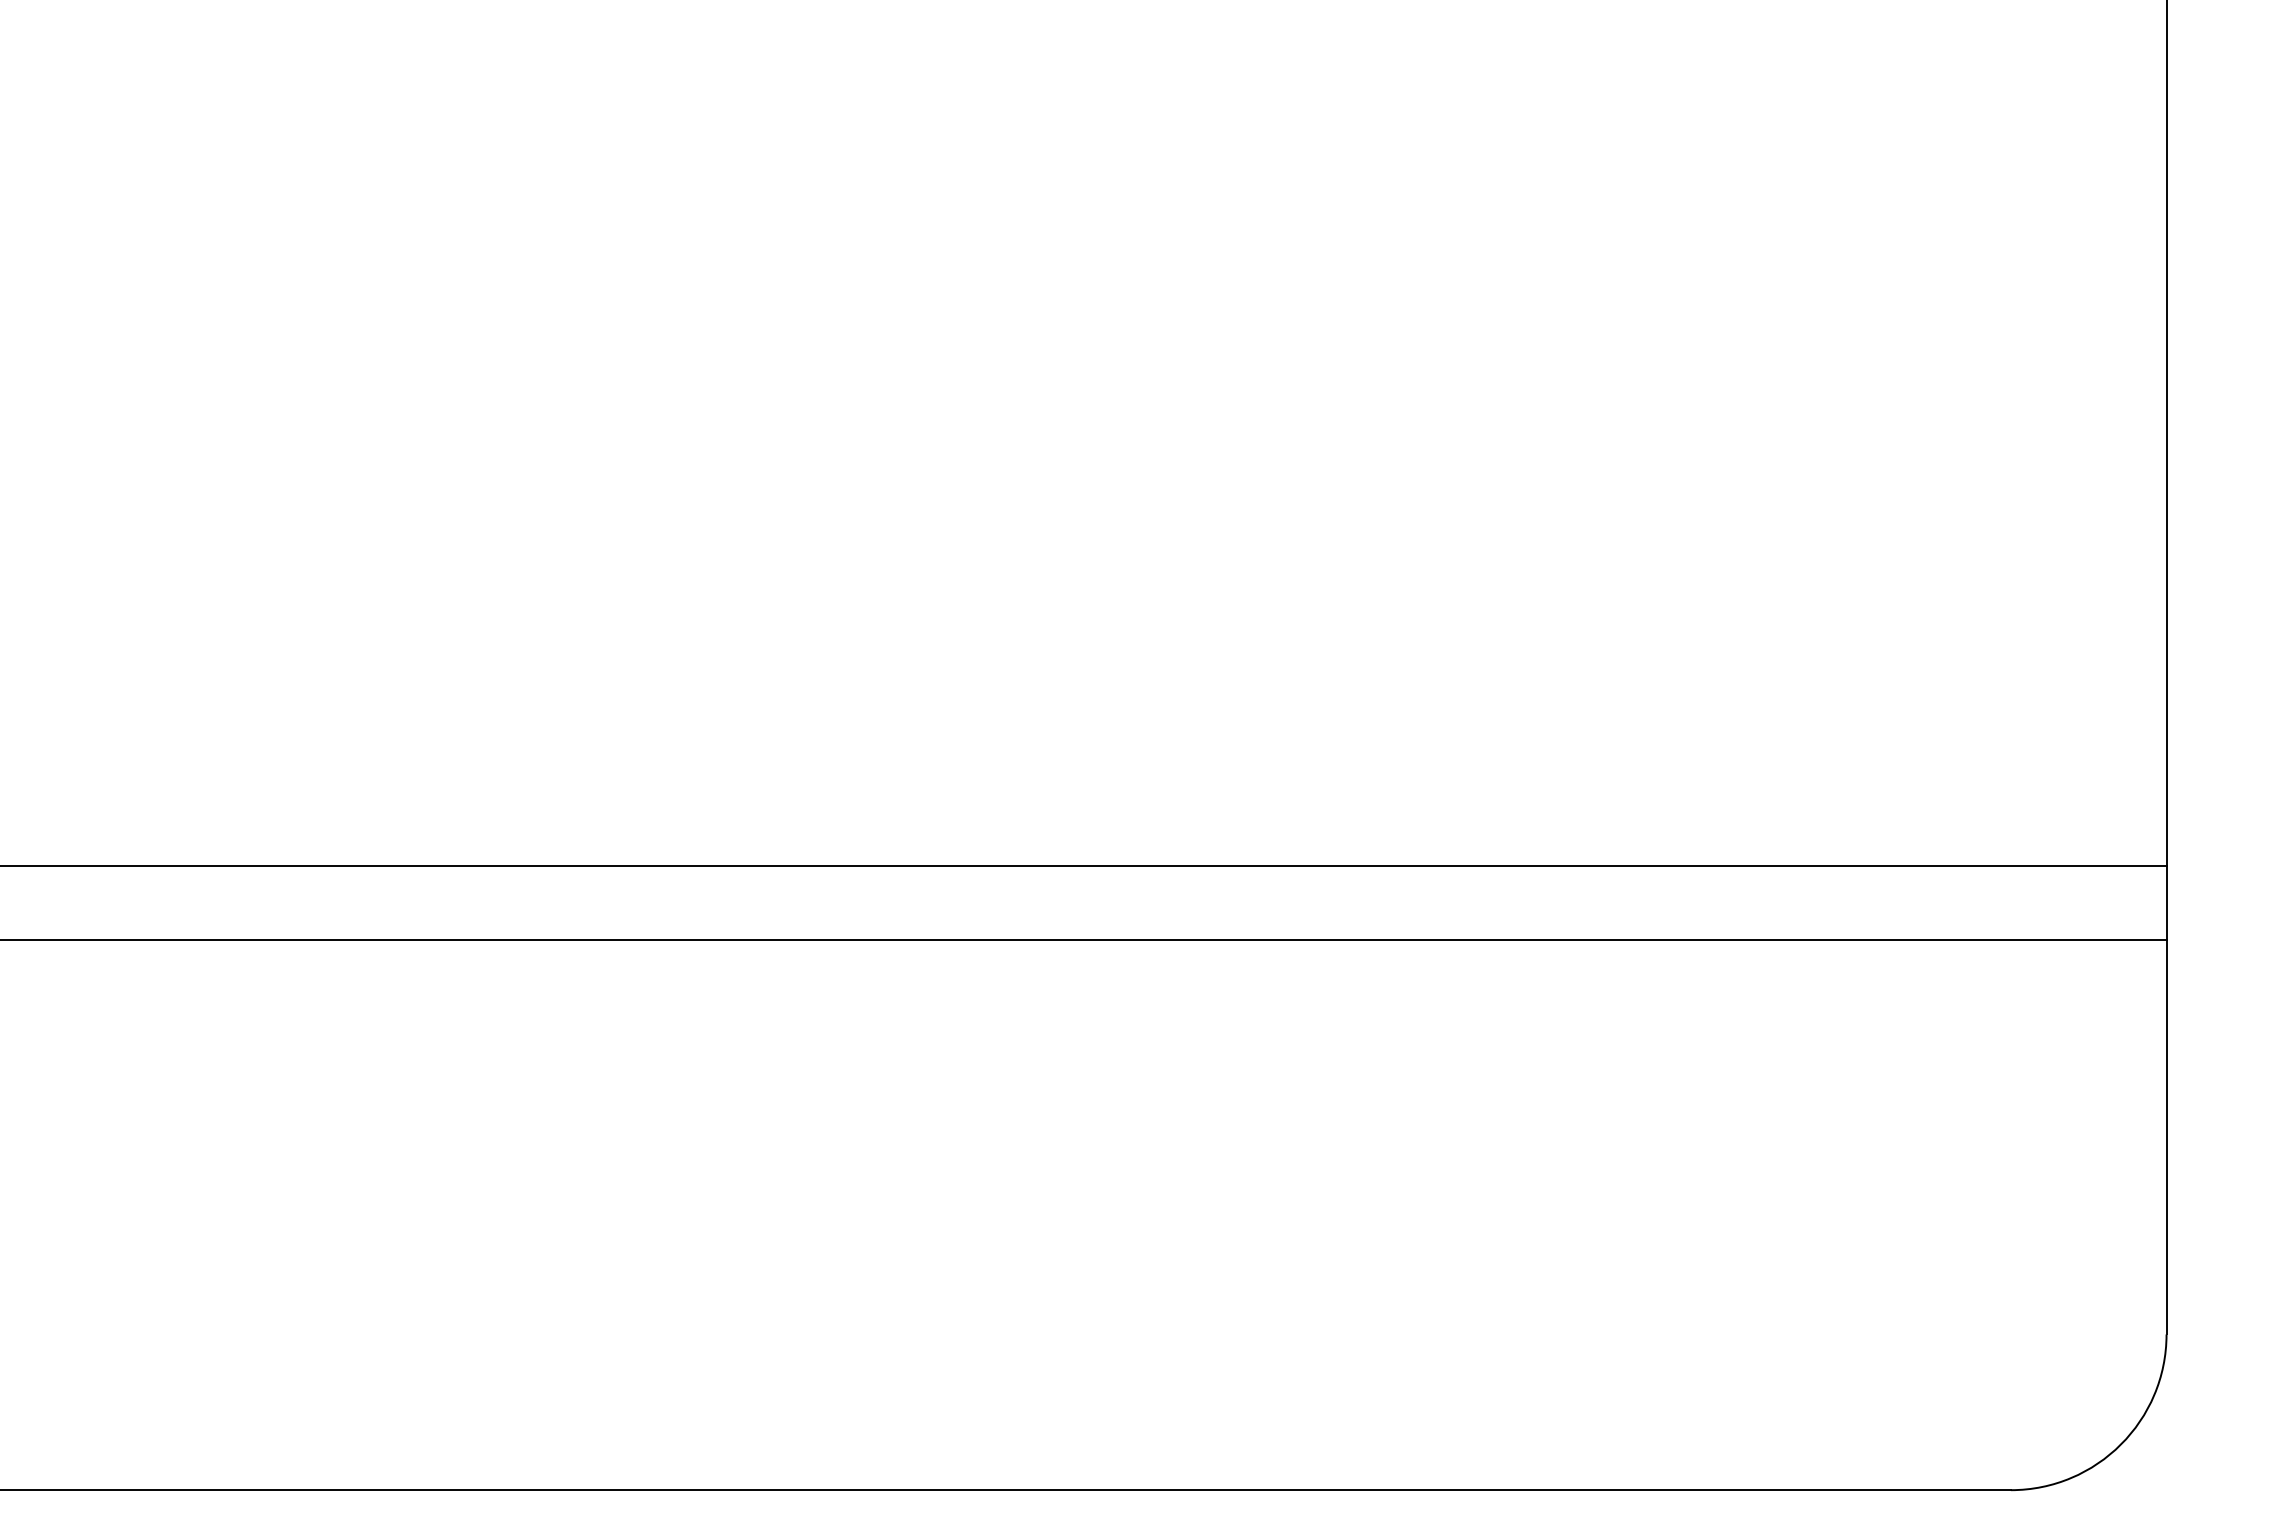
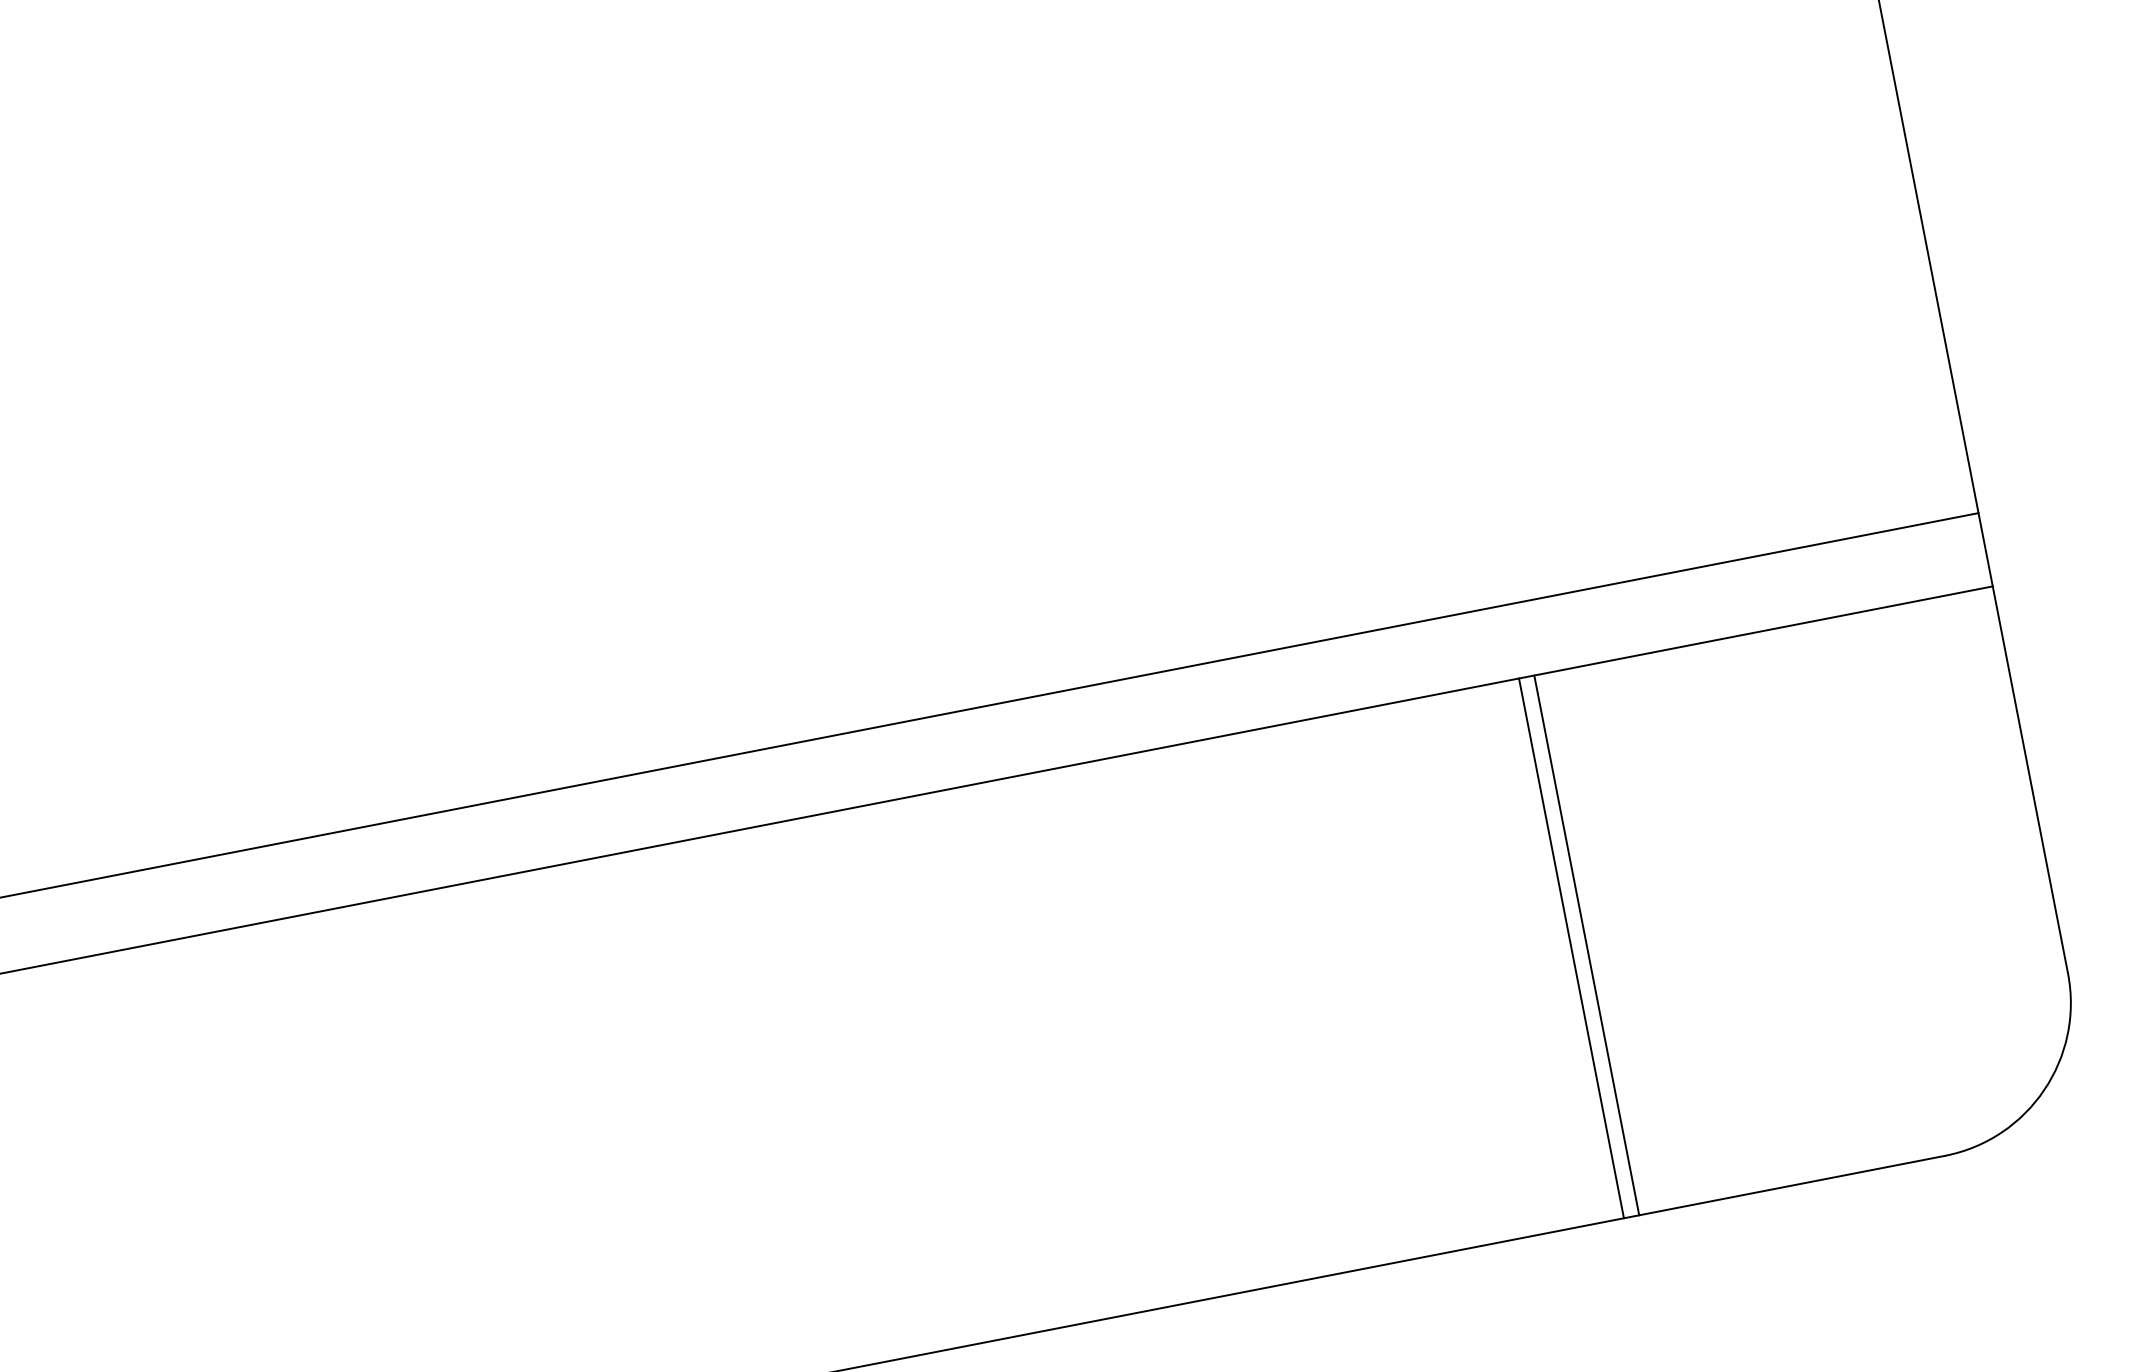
line: (1683, 1215) -> (1571, 948), added
line: (1699, 1215) -> (1586, 945), added

